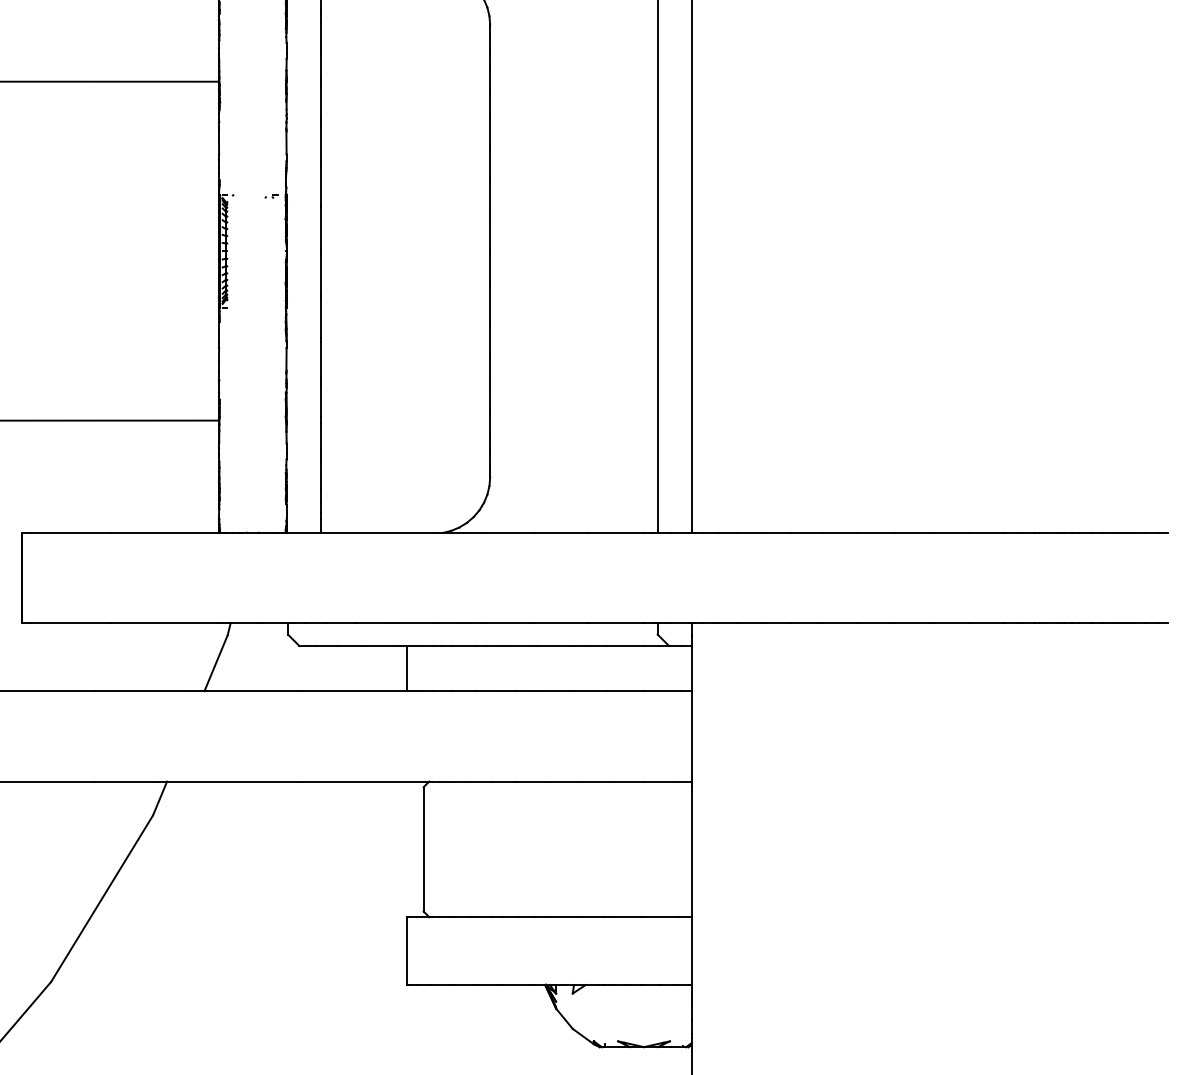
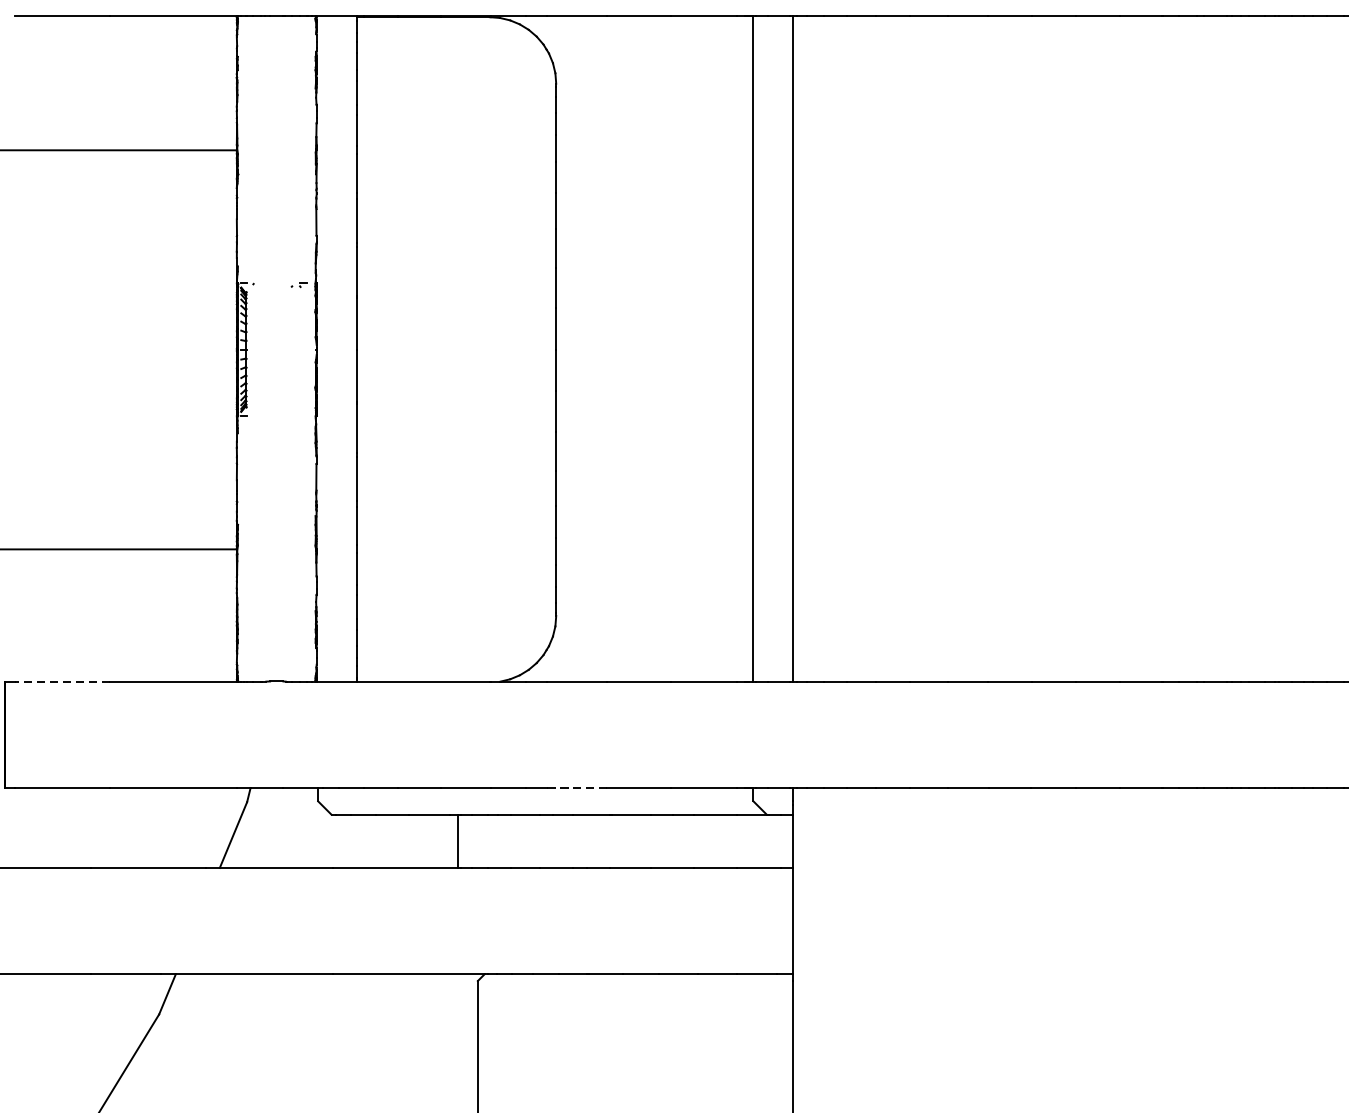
line: (70, 532) -> (62, 681), solid -> dashed
line: (507, 623) -> (576, 788), solid -> dashed

